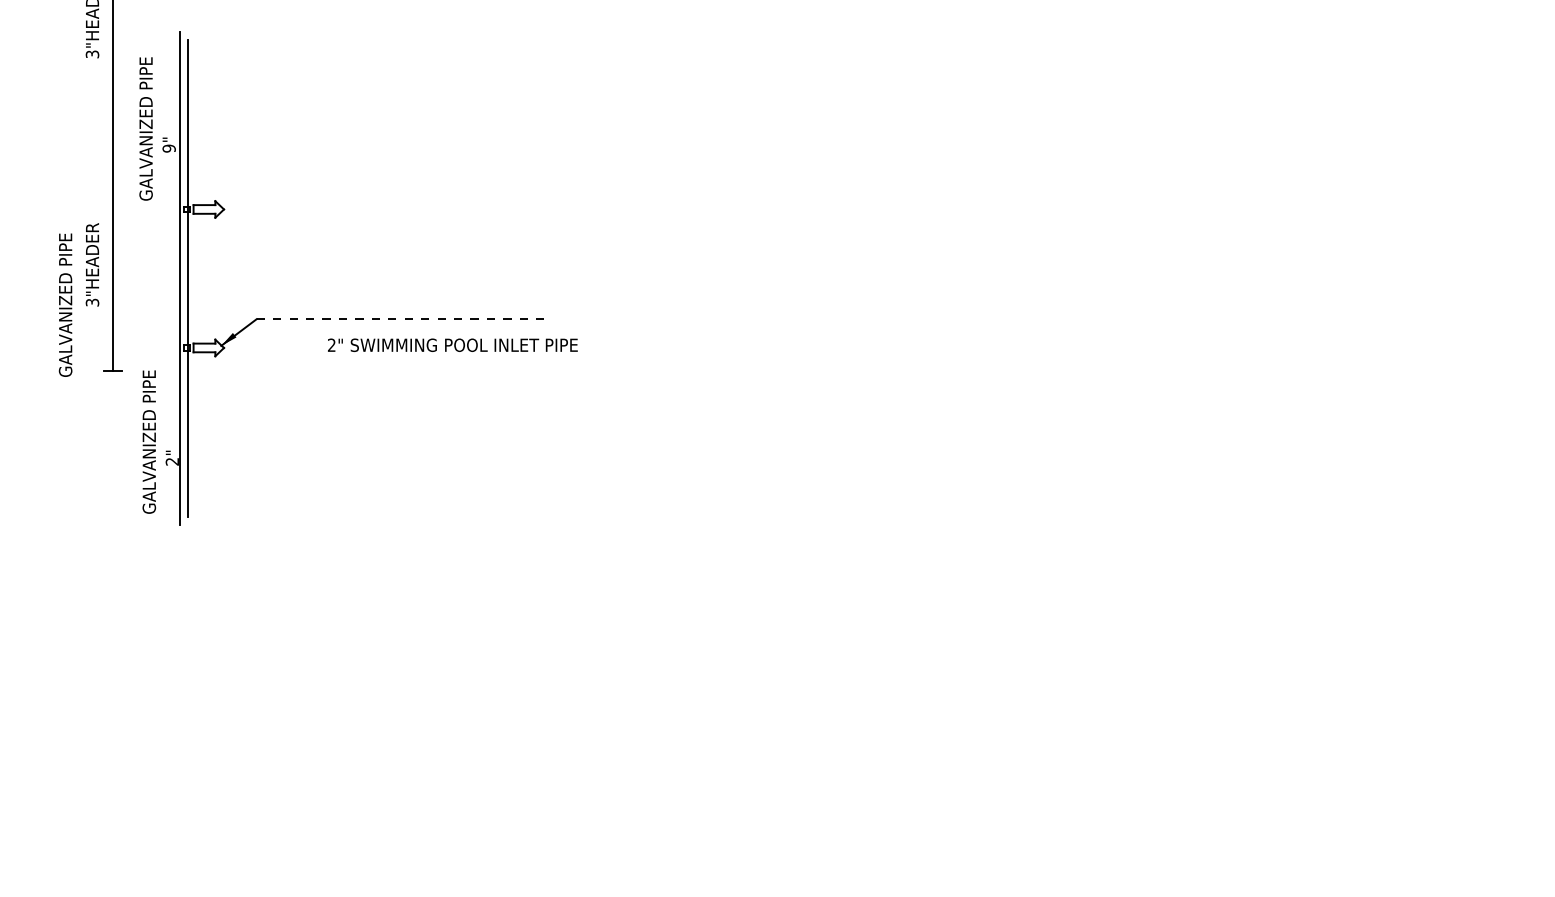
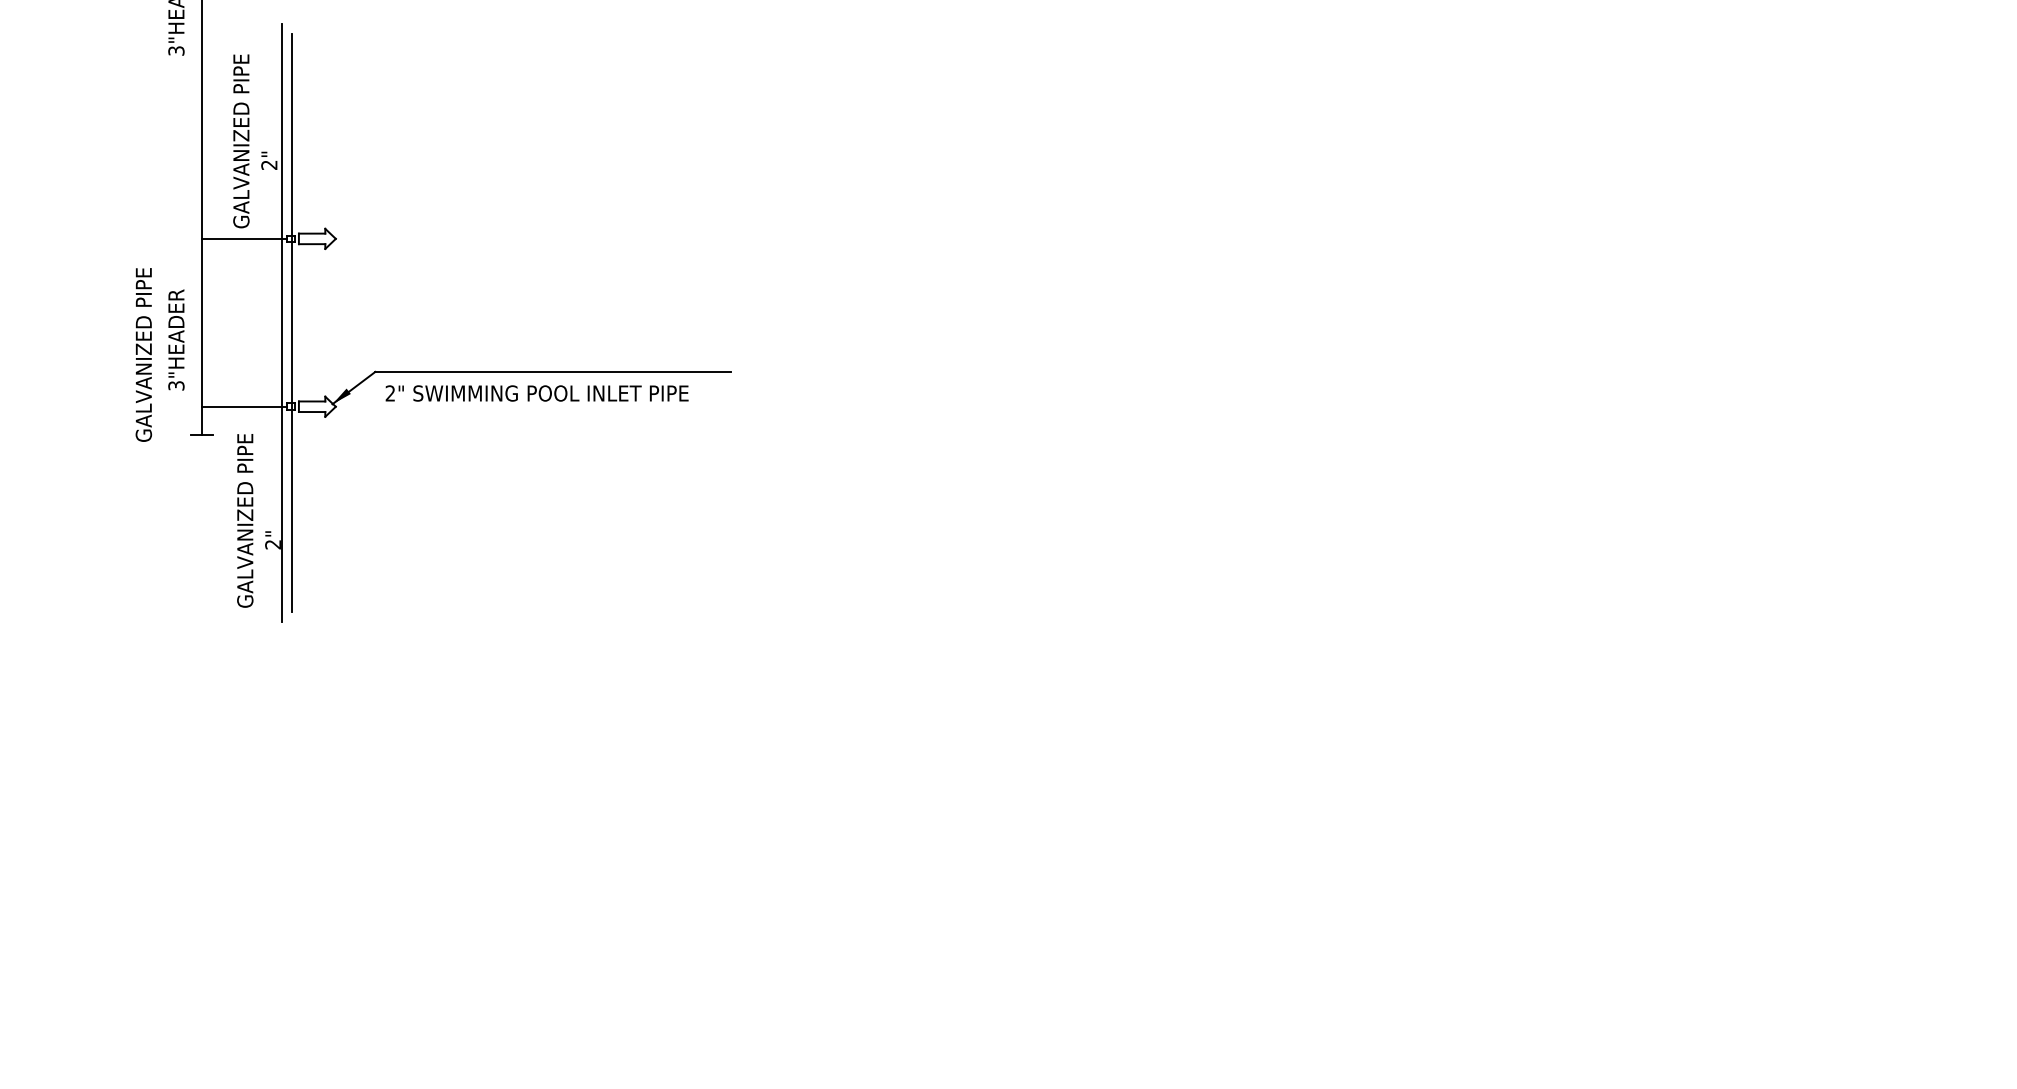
text: (169, 148) -> (269, 165), 9" -> 2"
line: (148, 209) -> (244, 238), added
text: (92, 264) -> (176, 339), moved
line: (403, 318) -> (553, 371), dashed -> solid
text: (452, 345) -> (536, 393), moved
line: (148, 347) -> (244, 406), added

